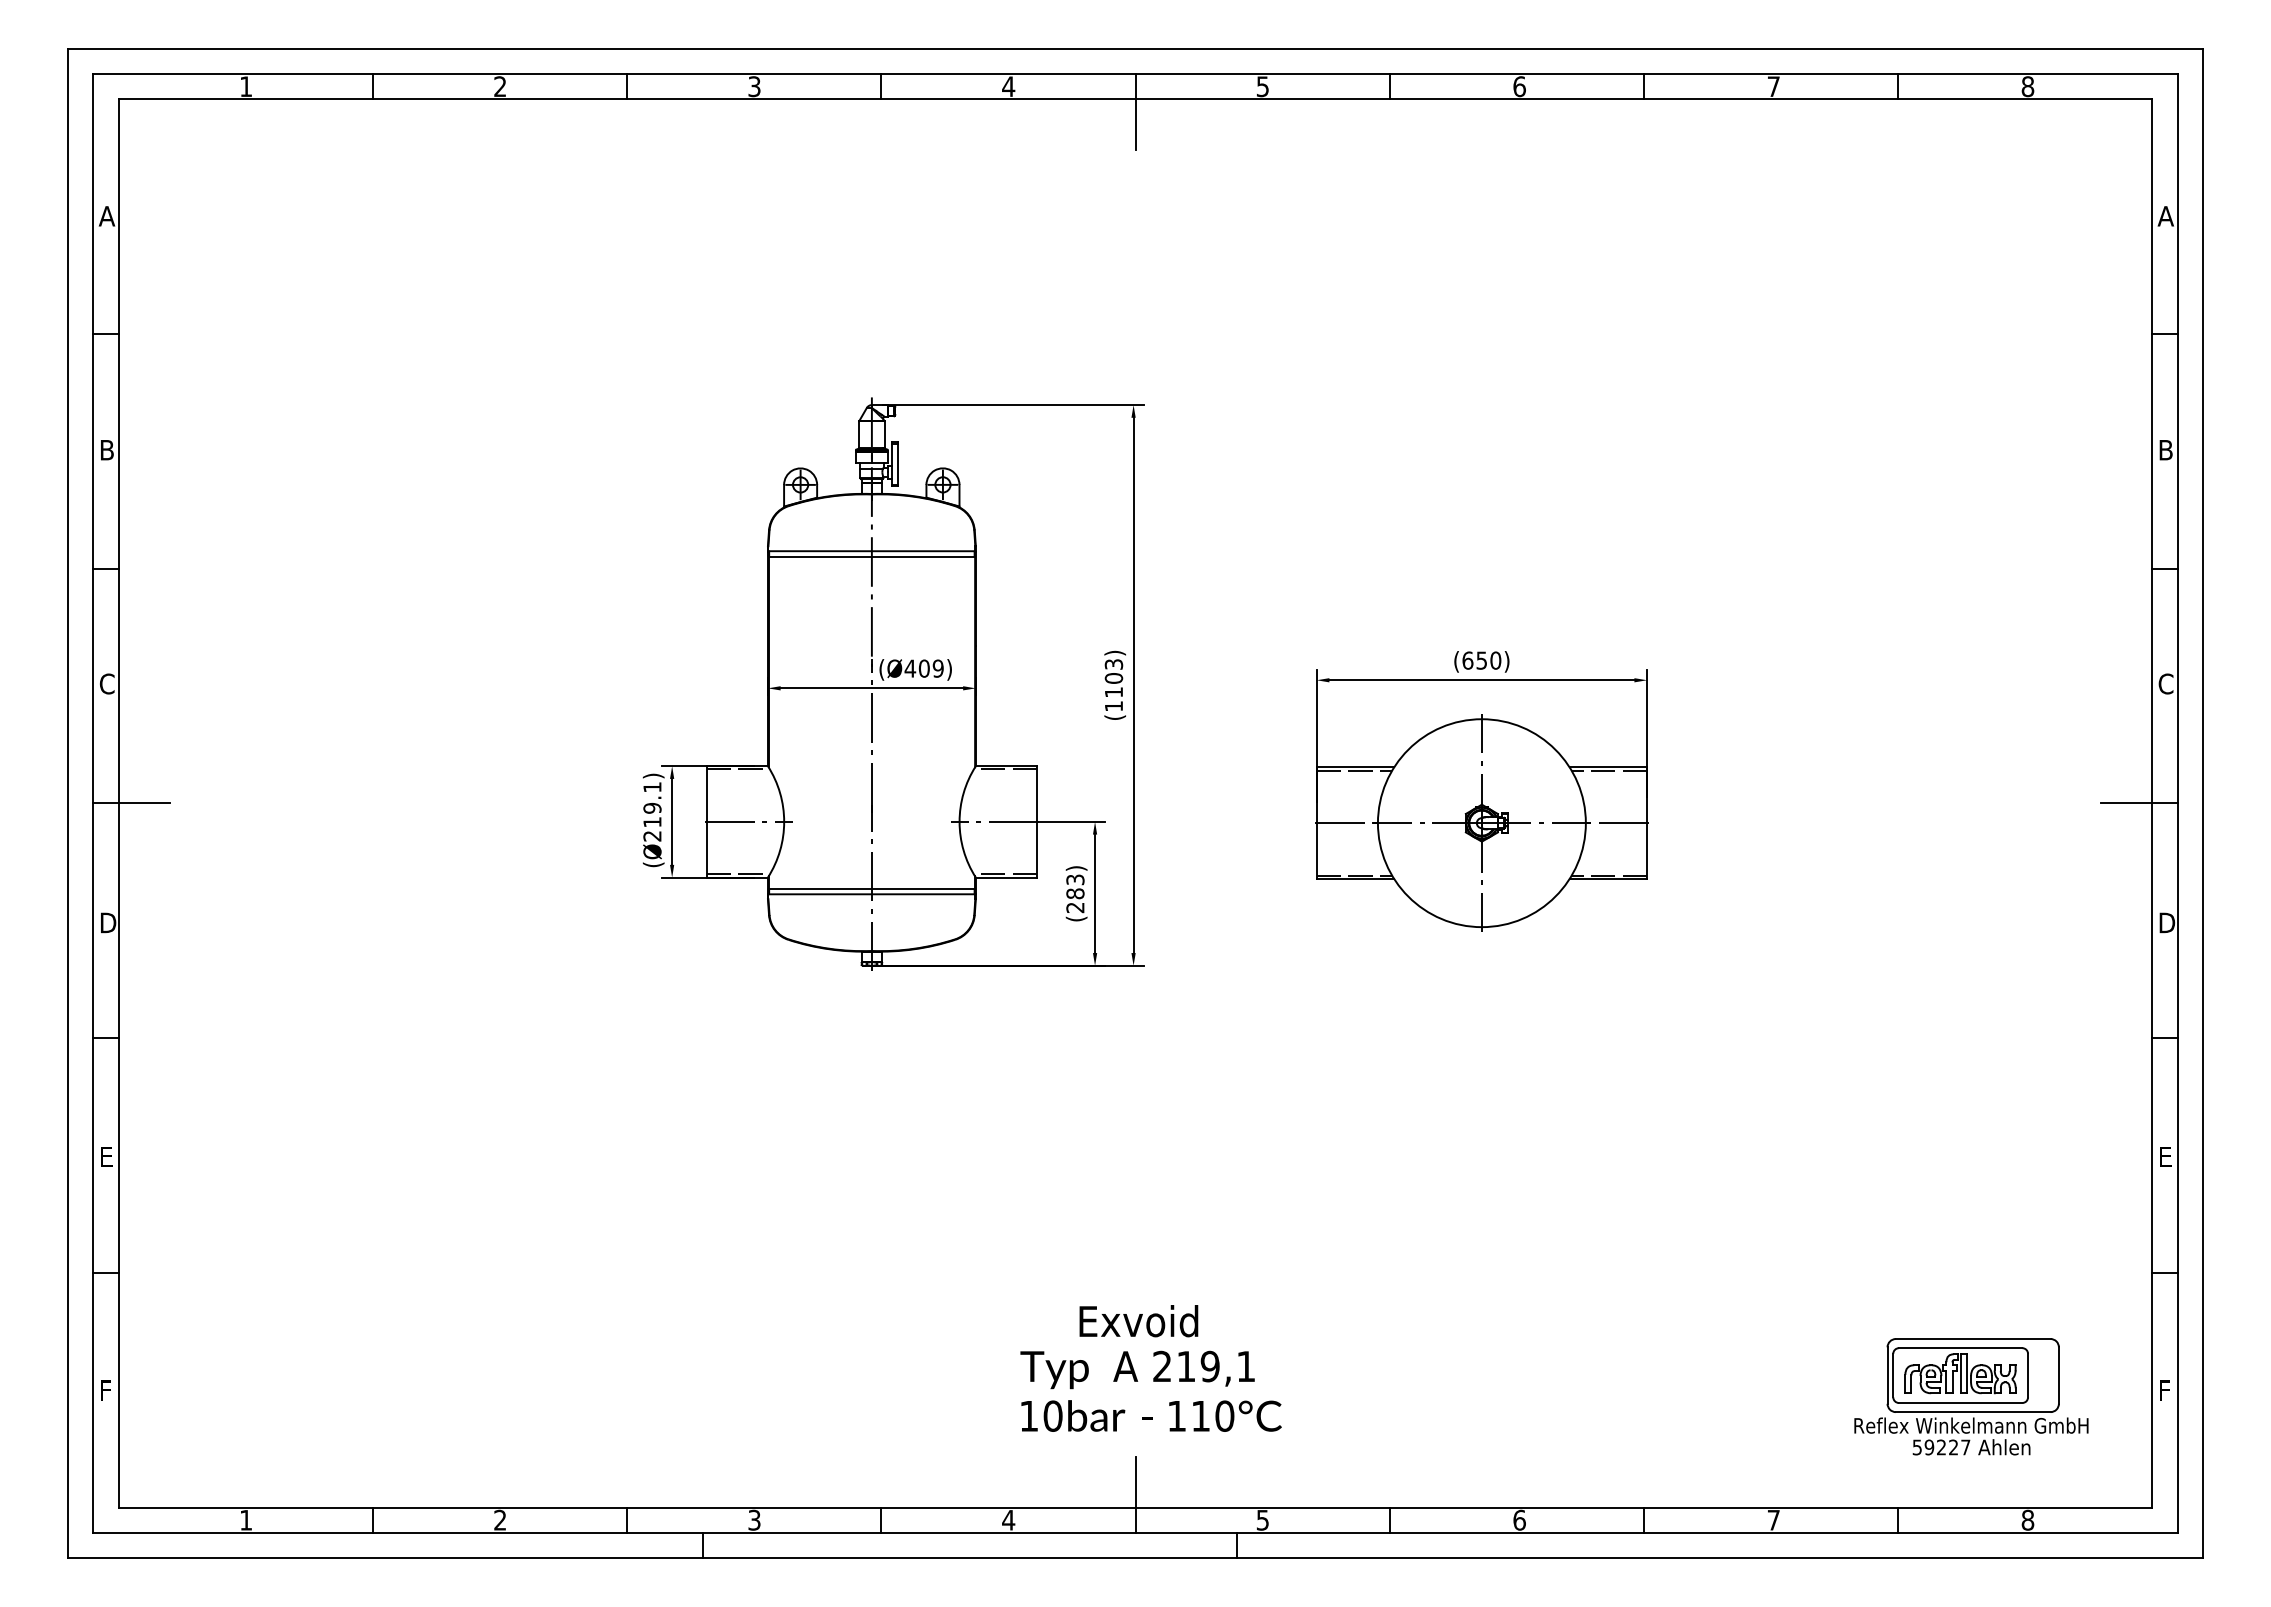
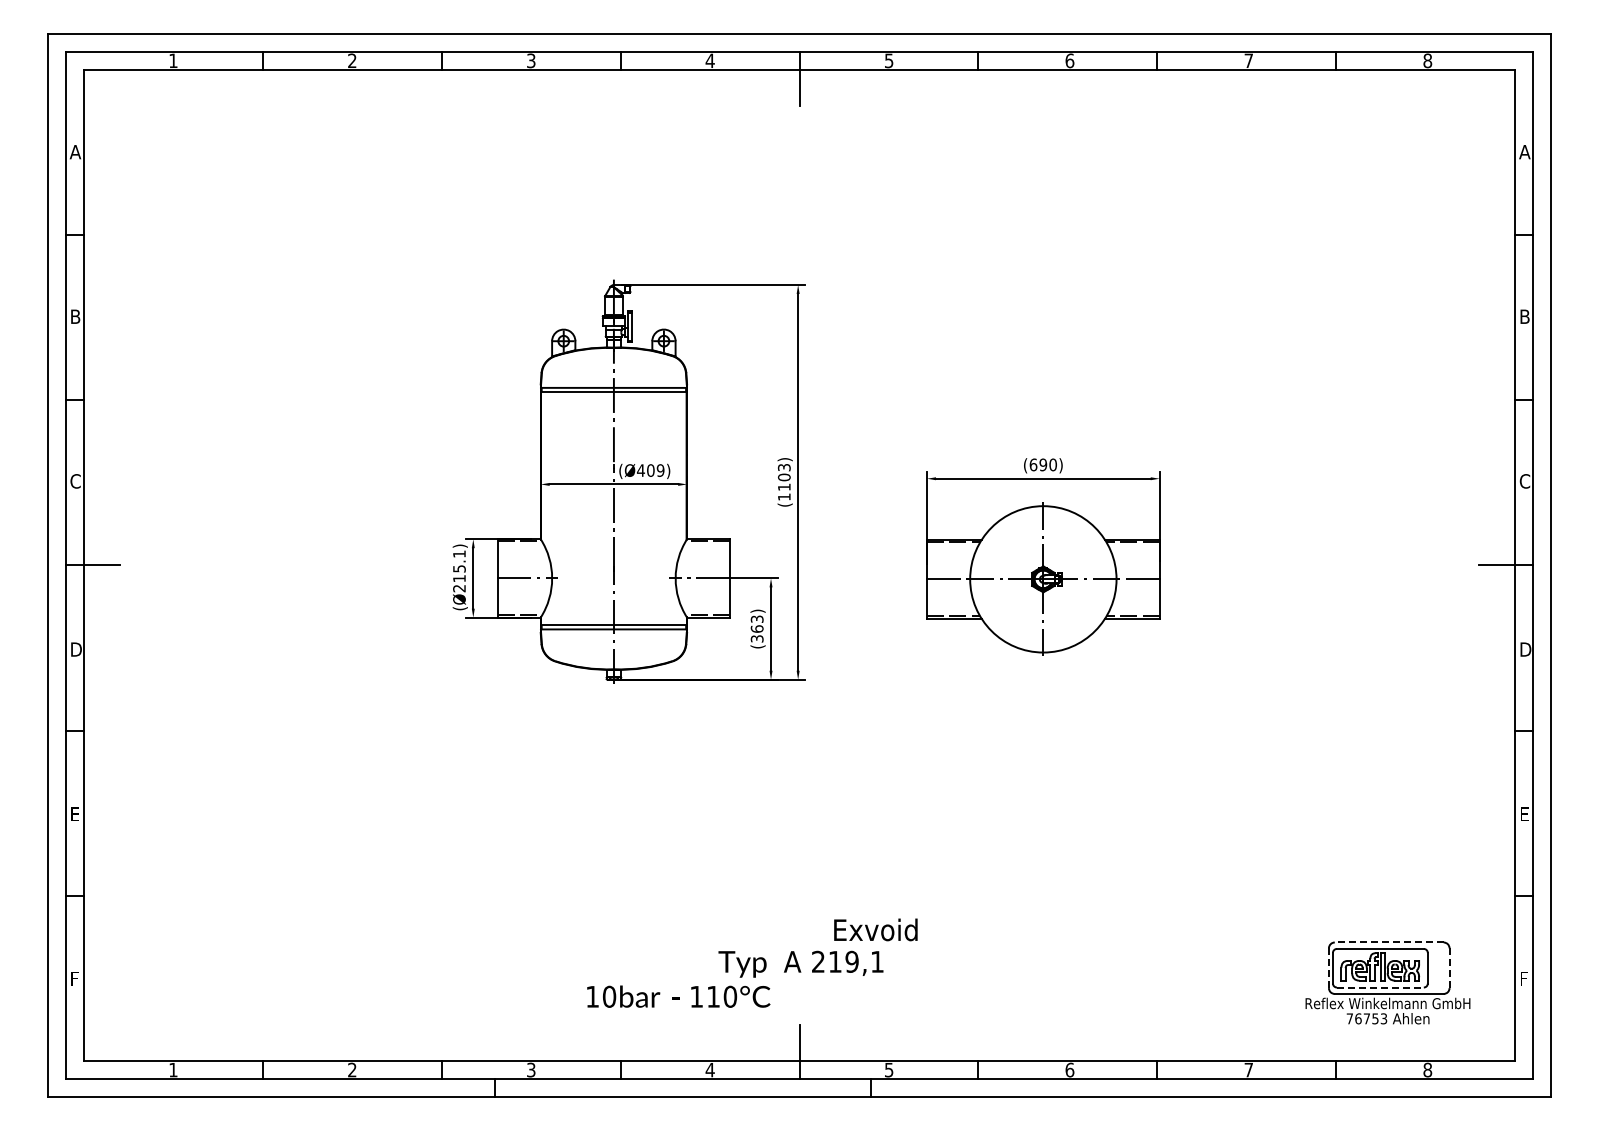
text: (1482, 660) -> (1043, 464), (650) -> (690)
text: (652, 807) -> (459, 568), (Ø219.1) -> (Ø215.1)
text: (1074, 900) -> (756, 633), (283) -> (363)
text: (1138, 1320) -> (875, 929), moved
line: (1972, 1339) -> (1388, 942), solid -> dashed
line: (1886, 1375) -> (1328, 968), solid -> dashed
line: (2058, 1375) -> (1449, 968), solid -> dashed
line: (1960, 1402) -> (1380, 987), solid -> dashed
text: (1151, 1415) -> (678, 996), moved
text: (1940, 1446) -> (1366, 1018), 59227 -> 76753

